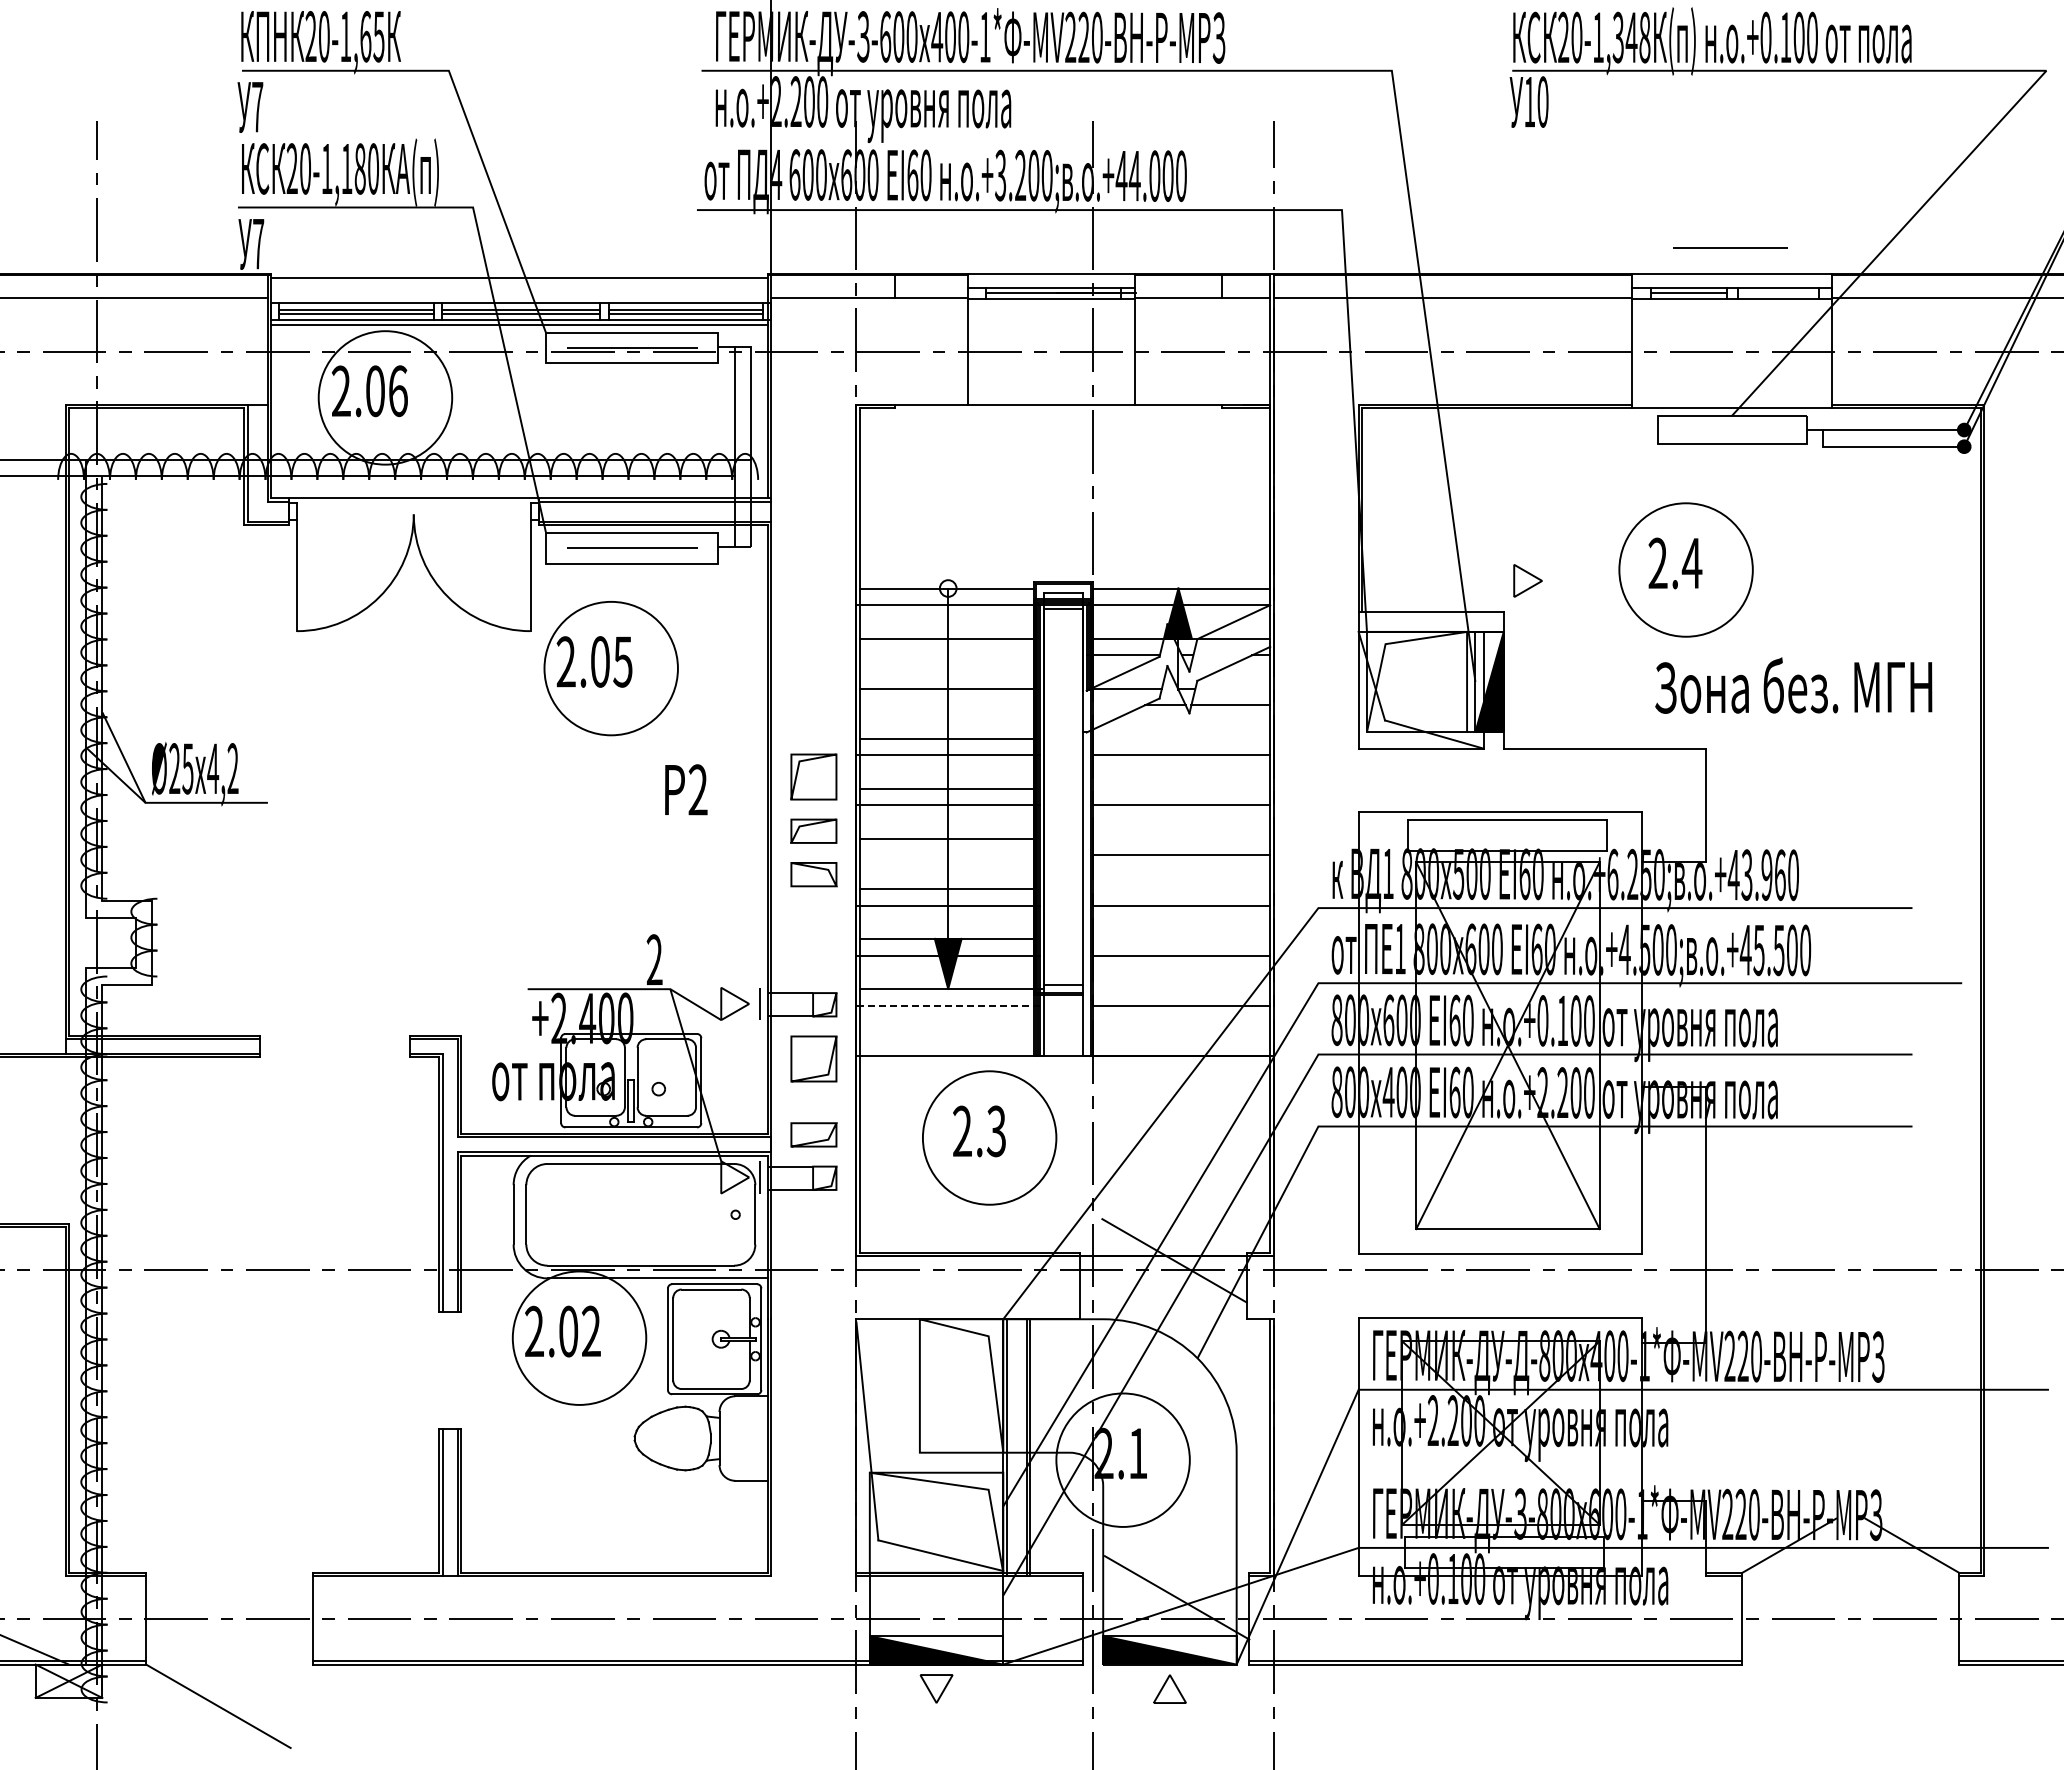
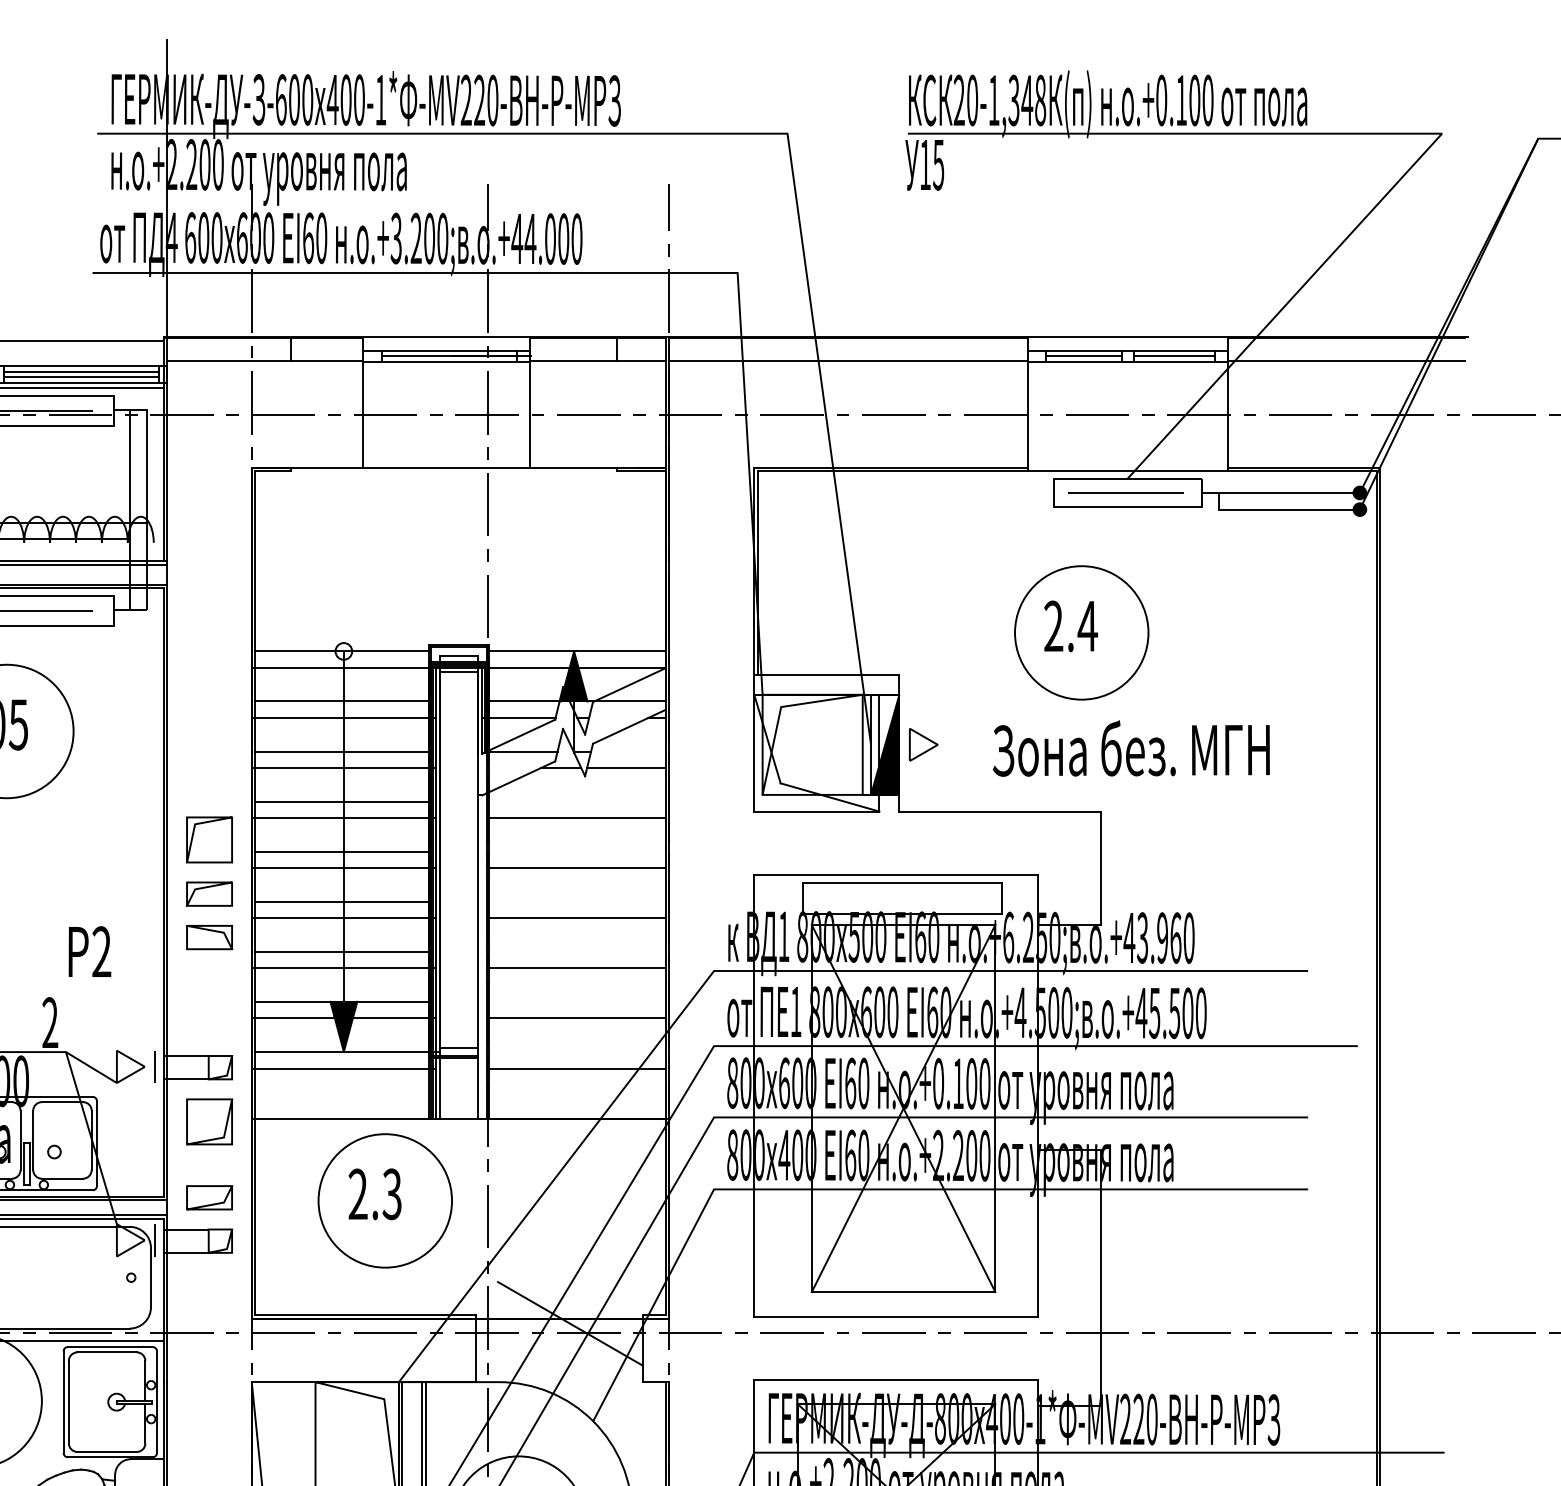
text: (1542, 101) -> (938, 164), 10 -> 15
line: (1730, 247) -> (1126, 492), moved
line: (1778, 293) -> (1174, 356), added
part: (1527, 580) -> (923, 744), moved
line: (947, 655) -> (343, 718), added
text: (1793, 685) -> (1131, 748), moved
line: (947, 705) -> (343, 768), added
text: (686, 789) -> (90, 951), moved
line: (947, 855) -> (343, 918), added
line: (948, 1005) -> (344, 1068), dashed -> solid

